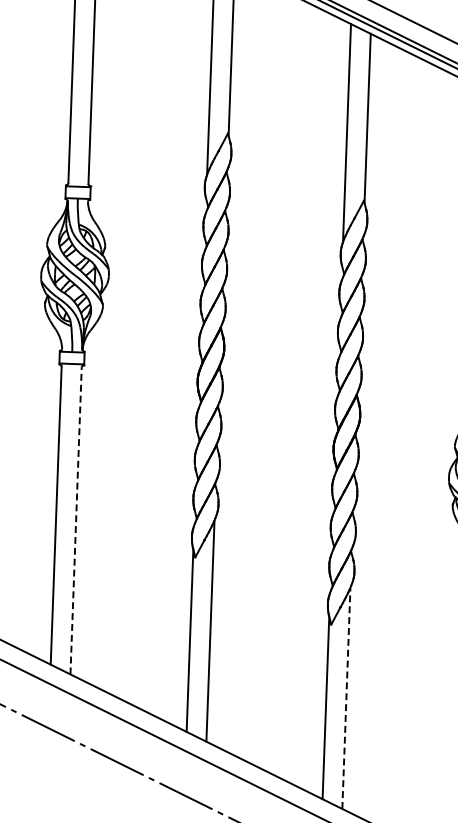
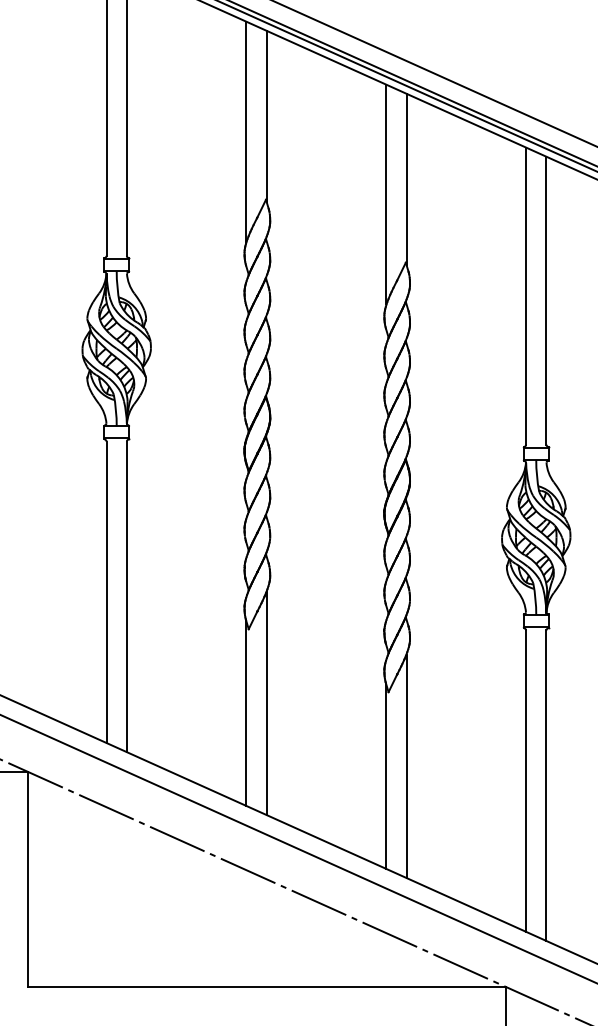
line: (75, 520) -> (126, 596), dashed -> solid
line: (346, 698) -> (406, 766), dashed -> solid

